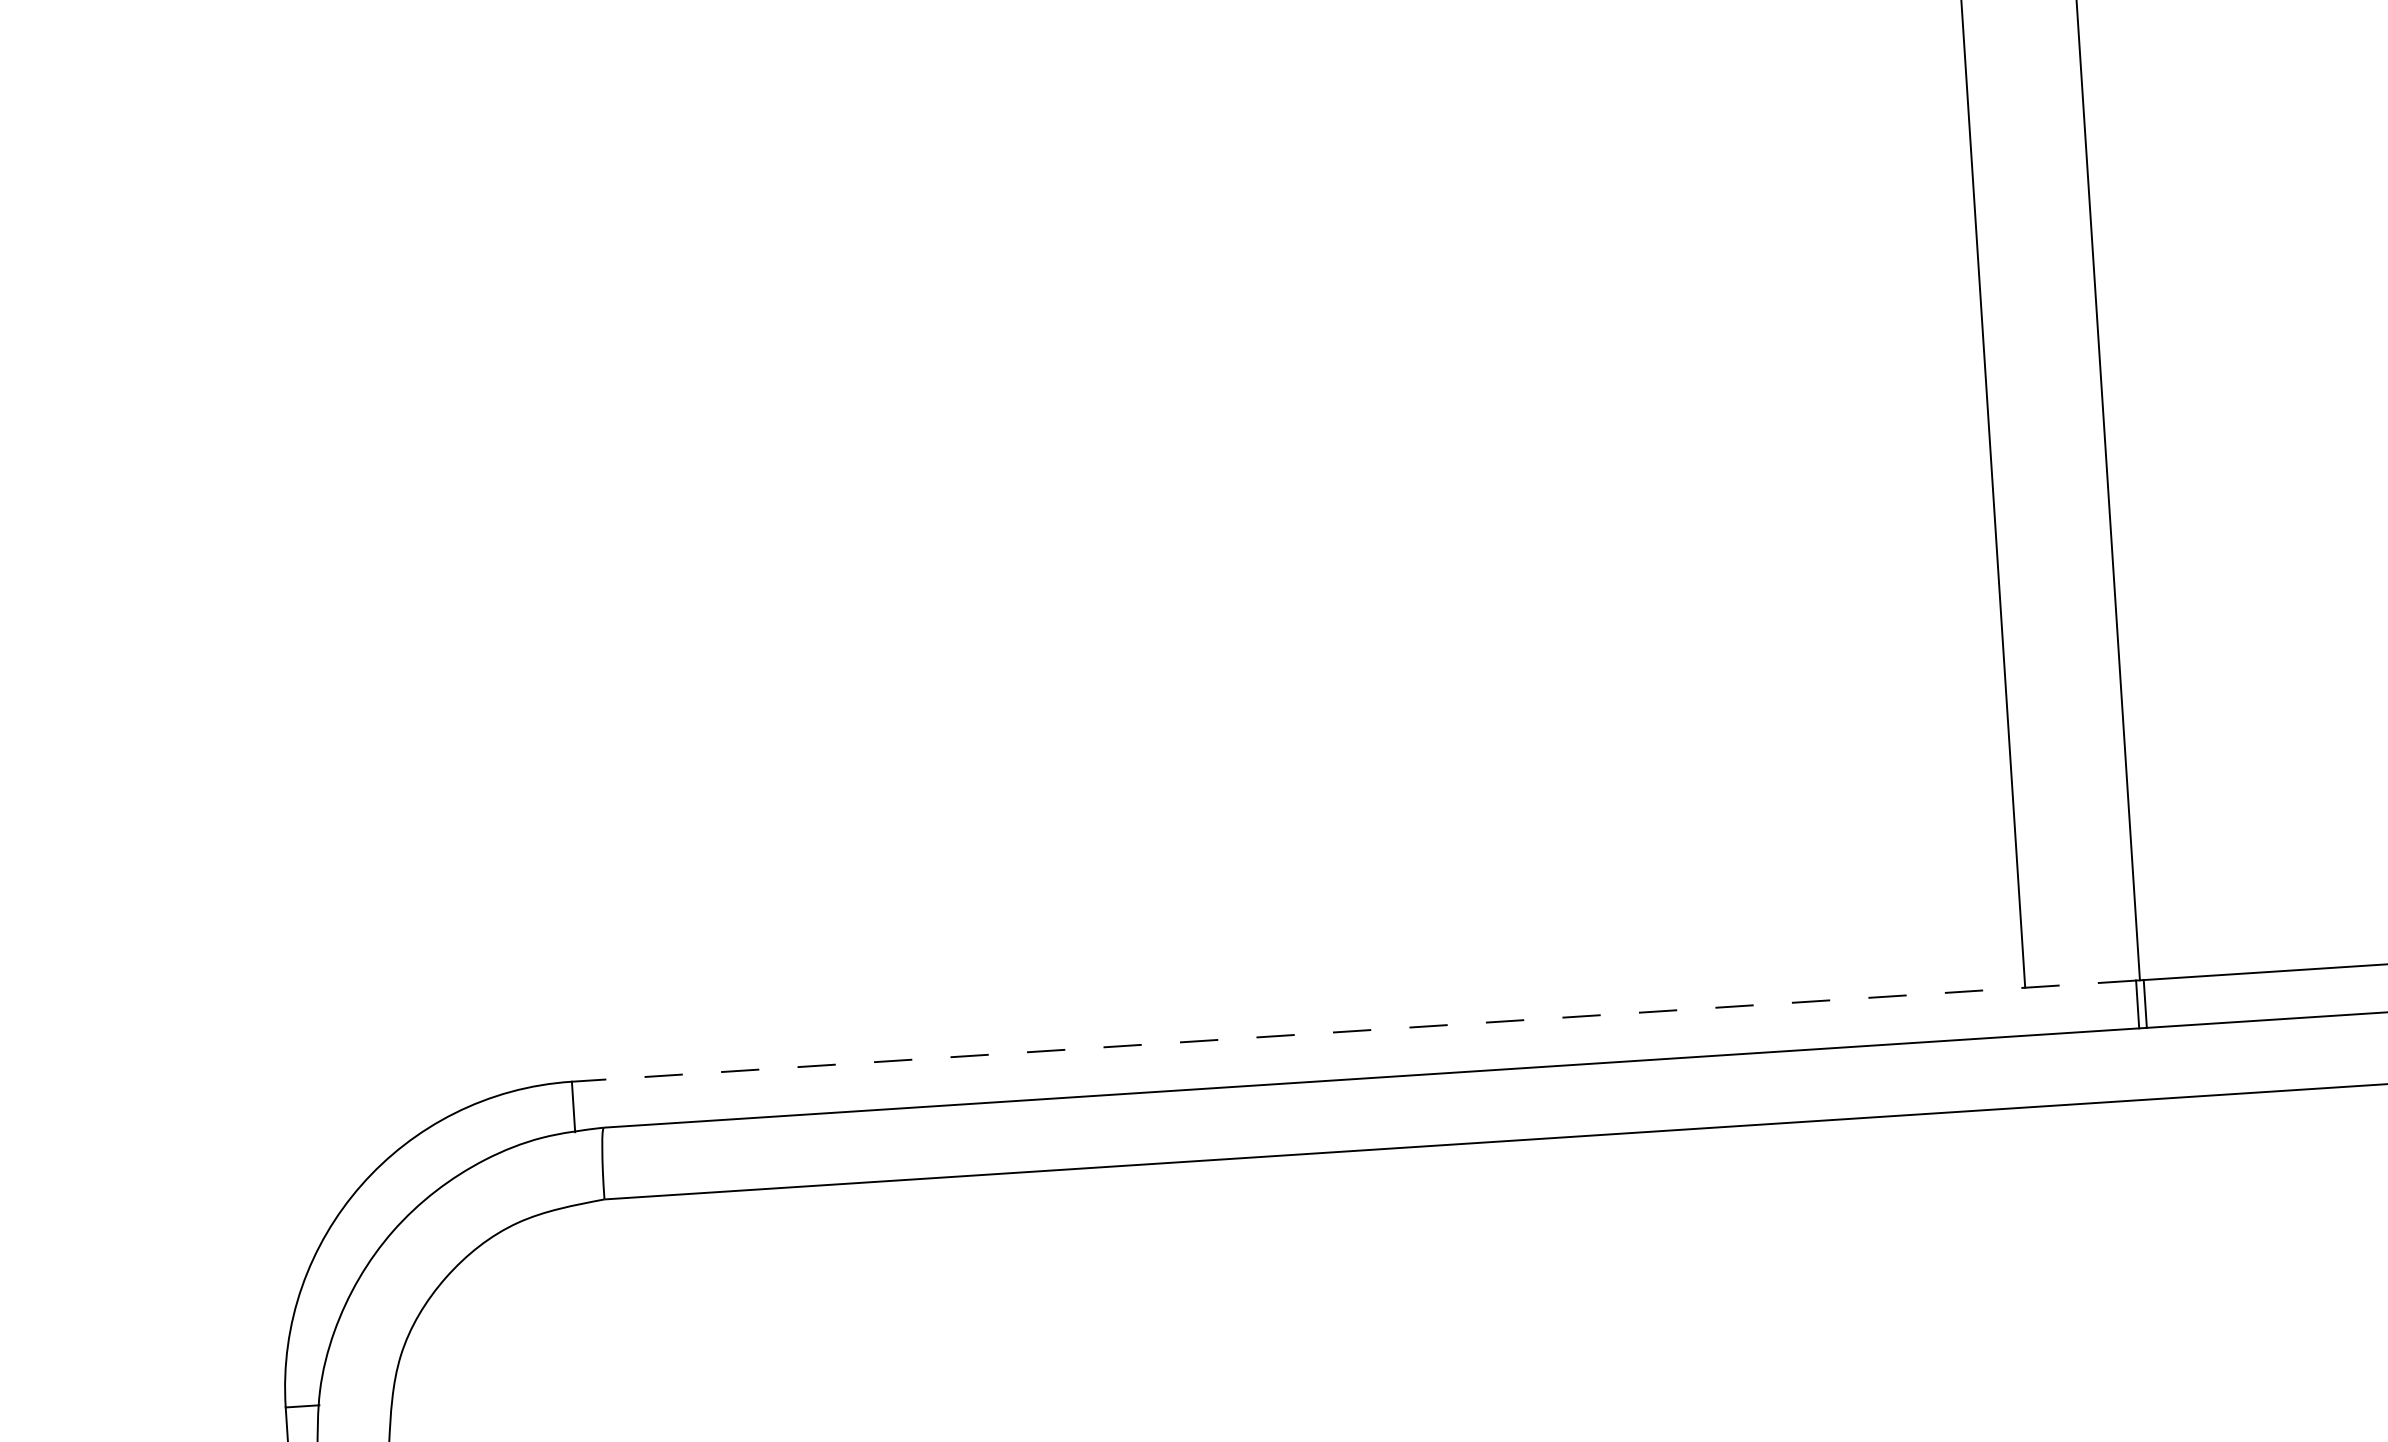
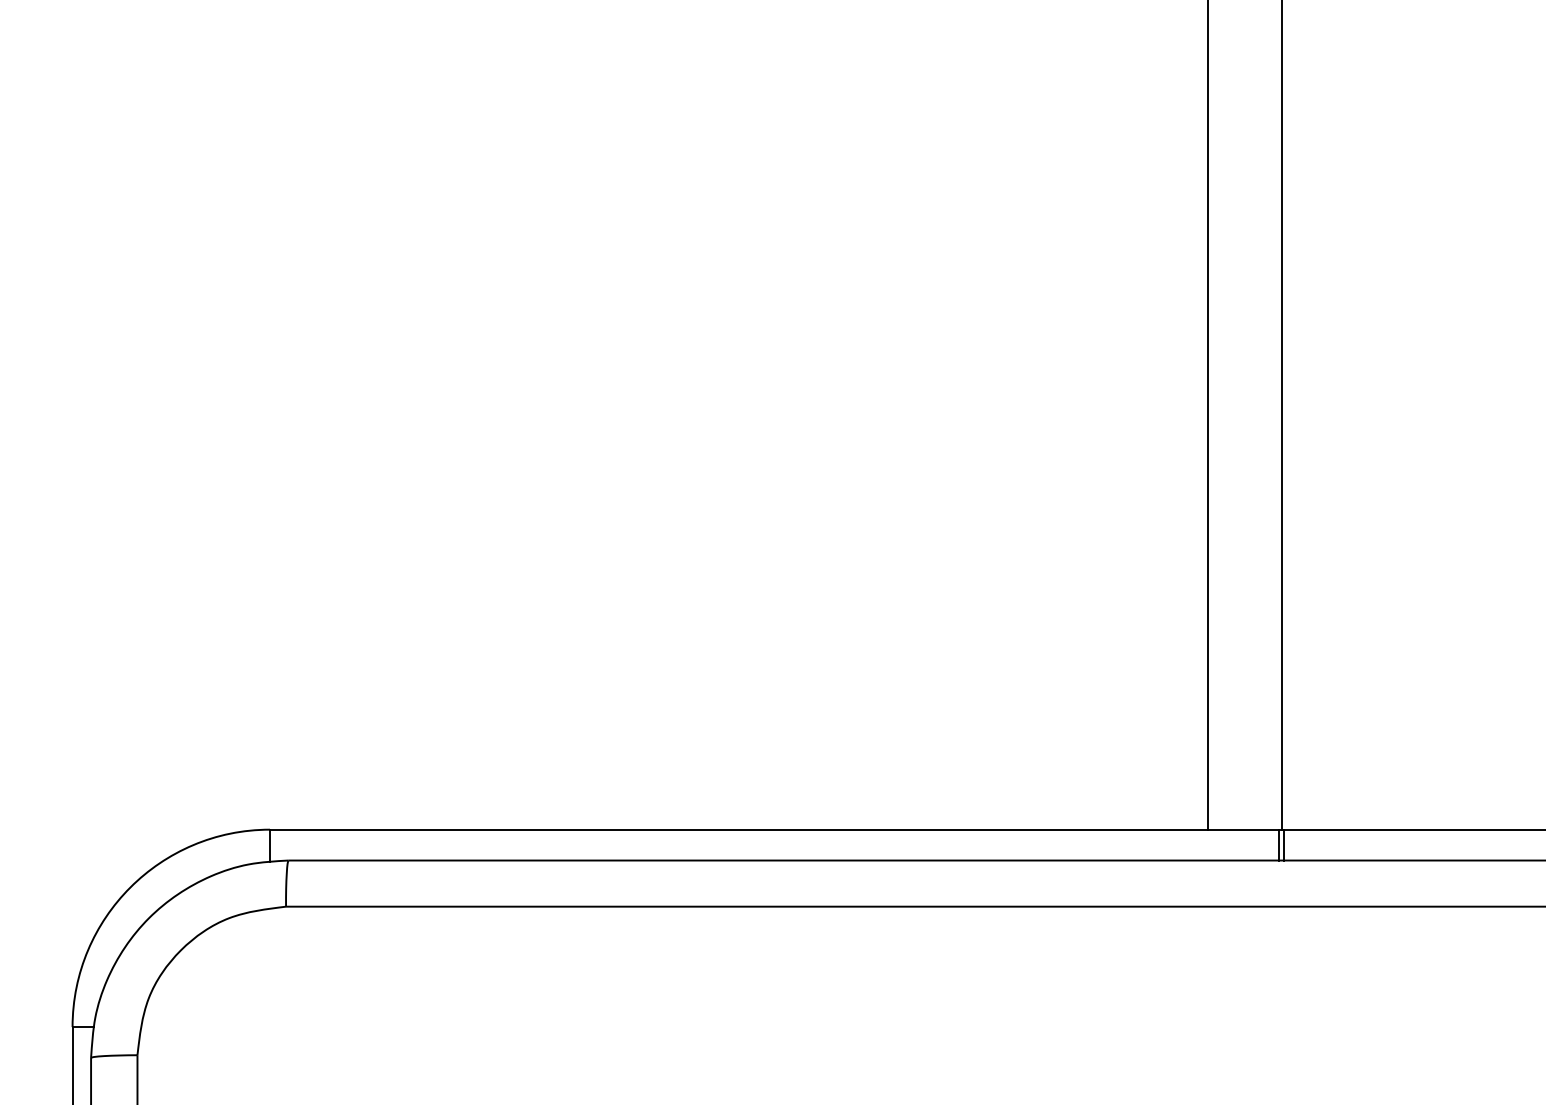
line: (1353, 1030) -> (774, 829), dashed -> solid

